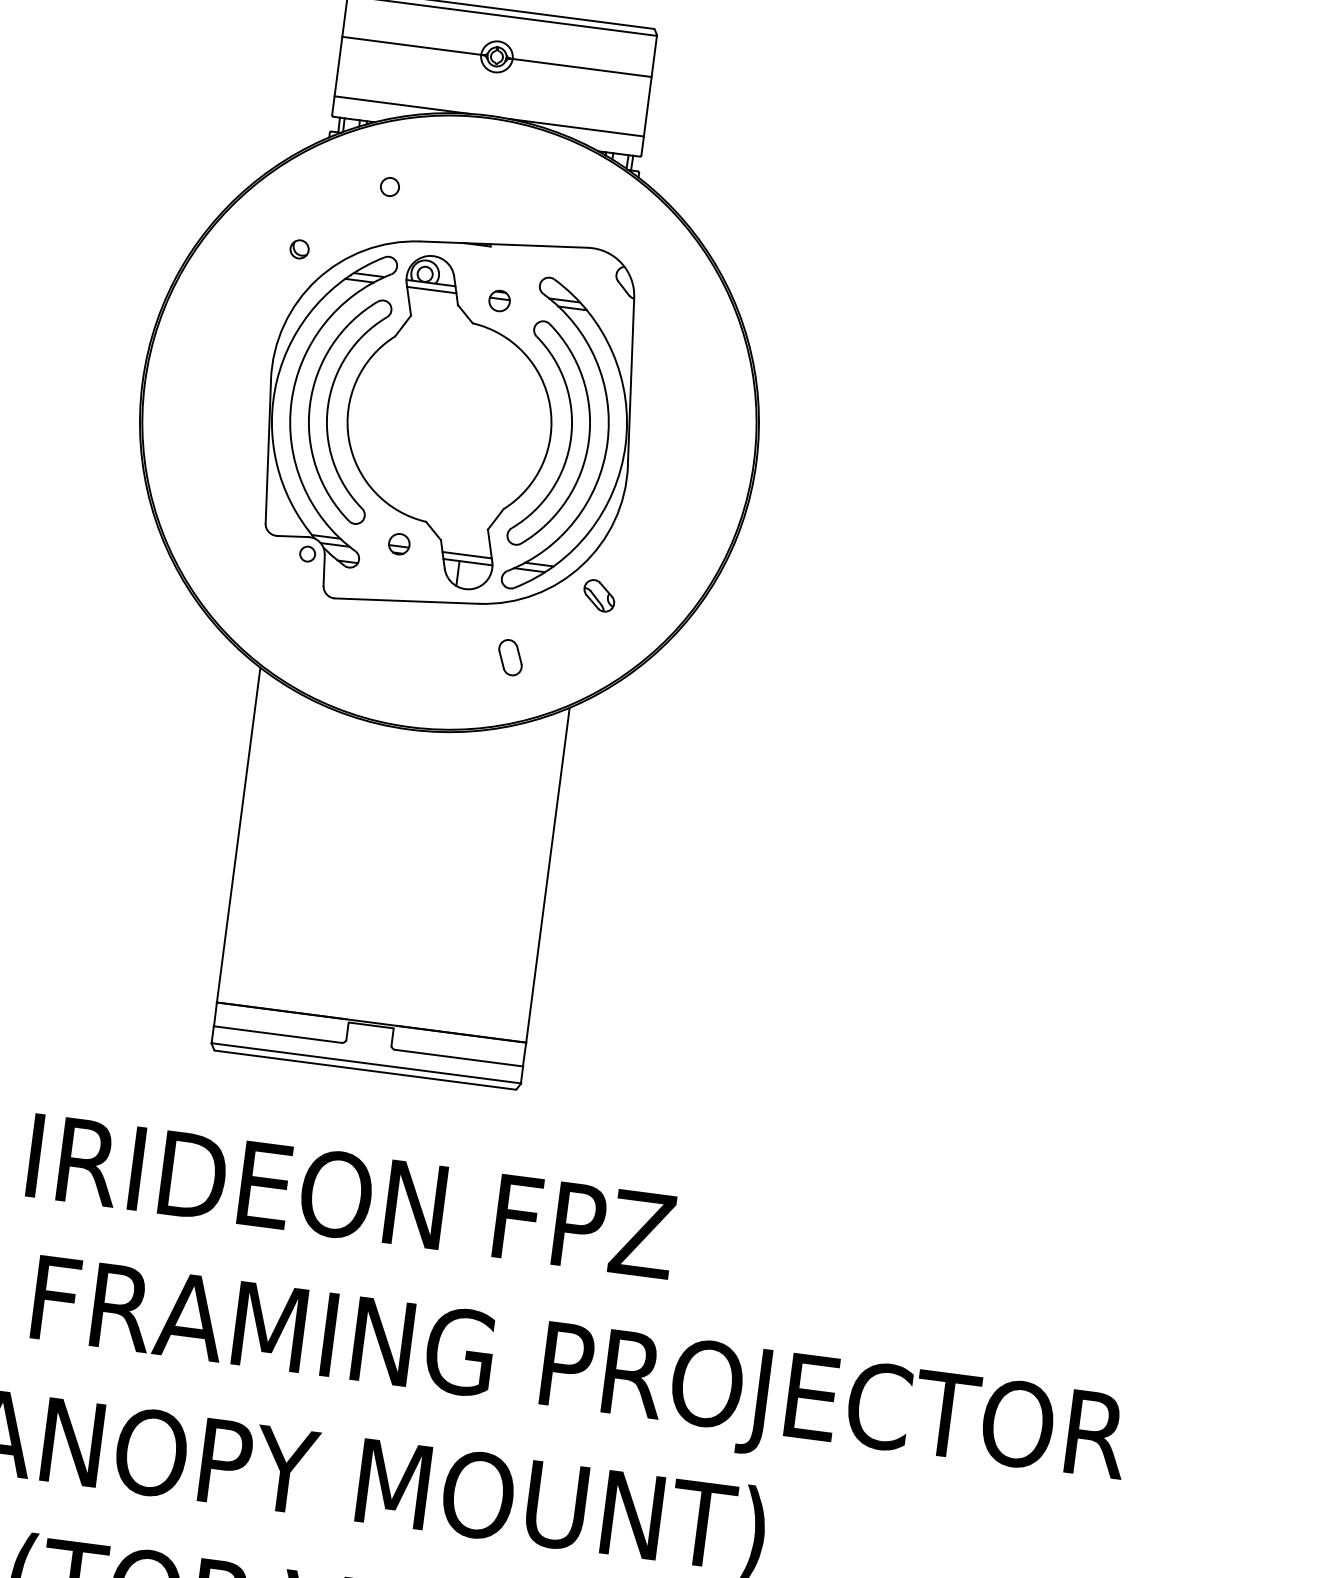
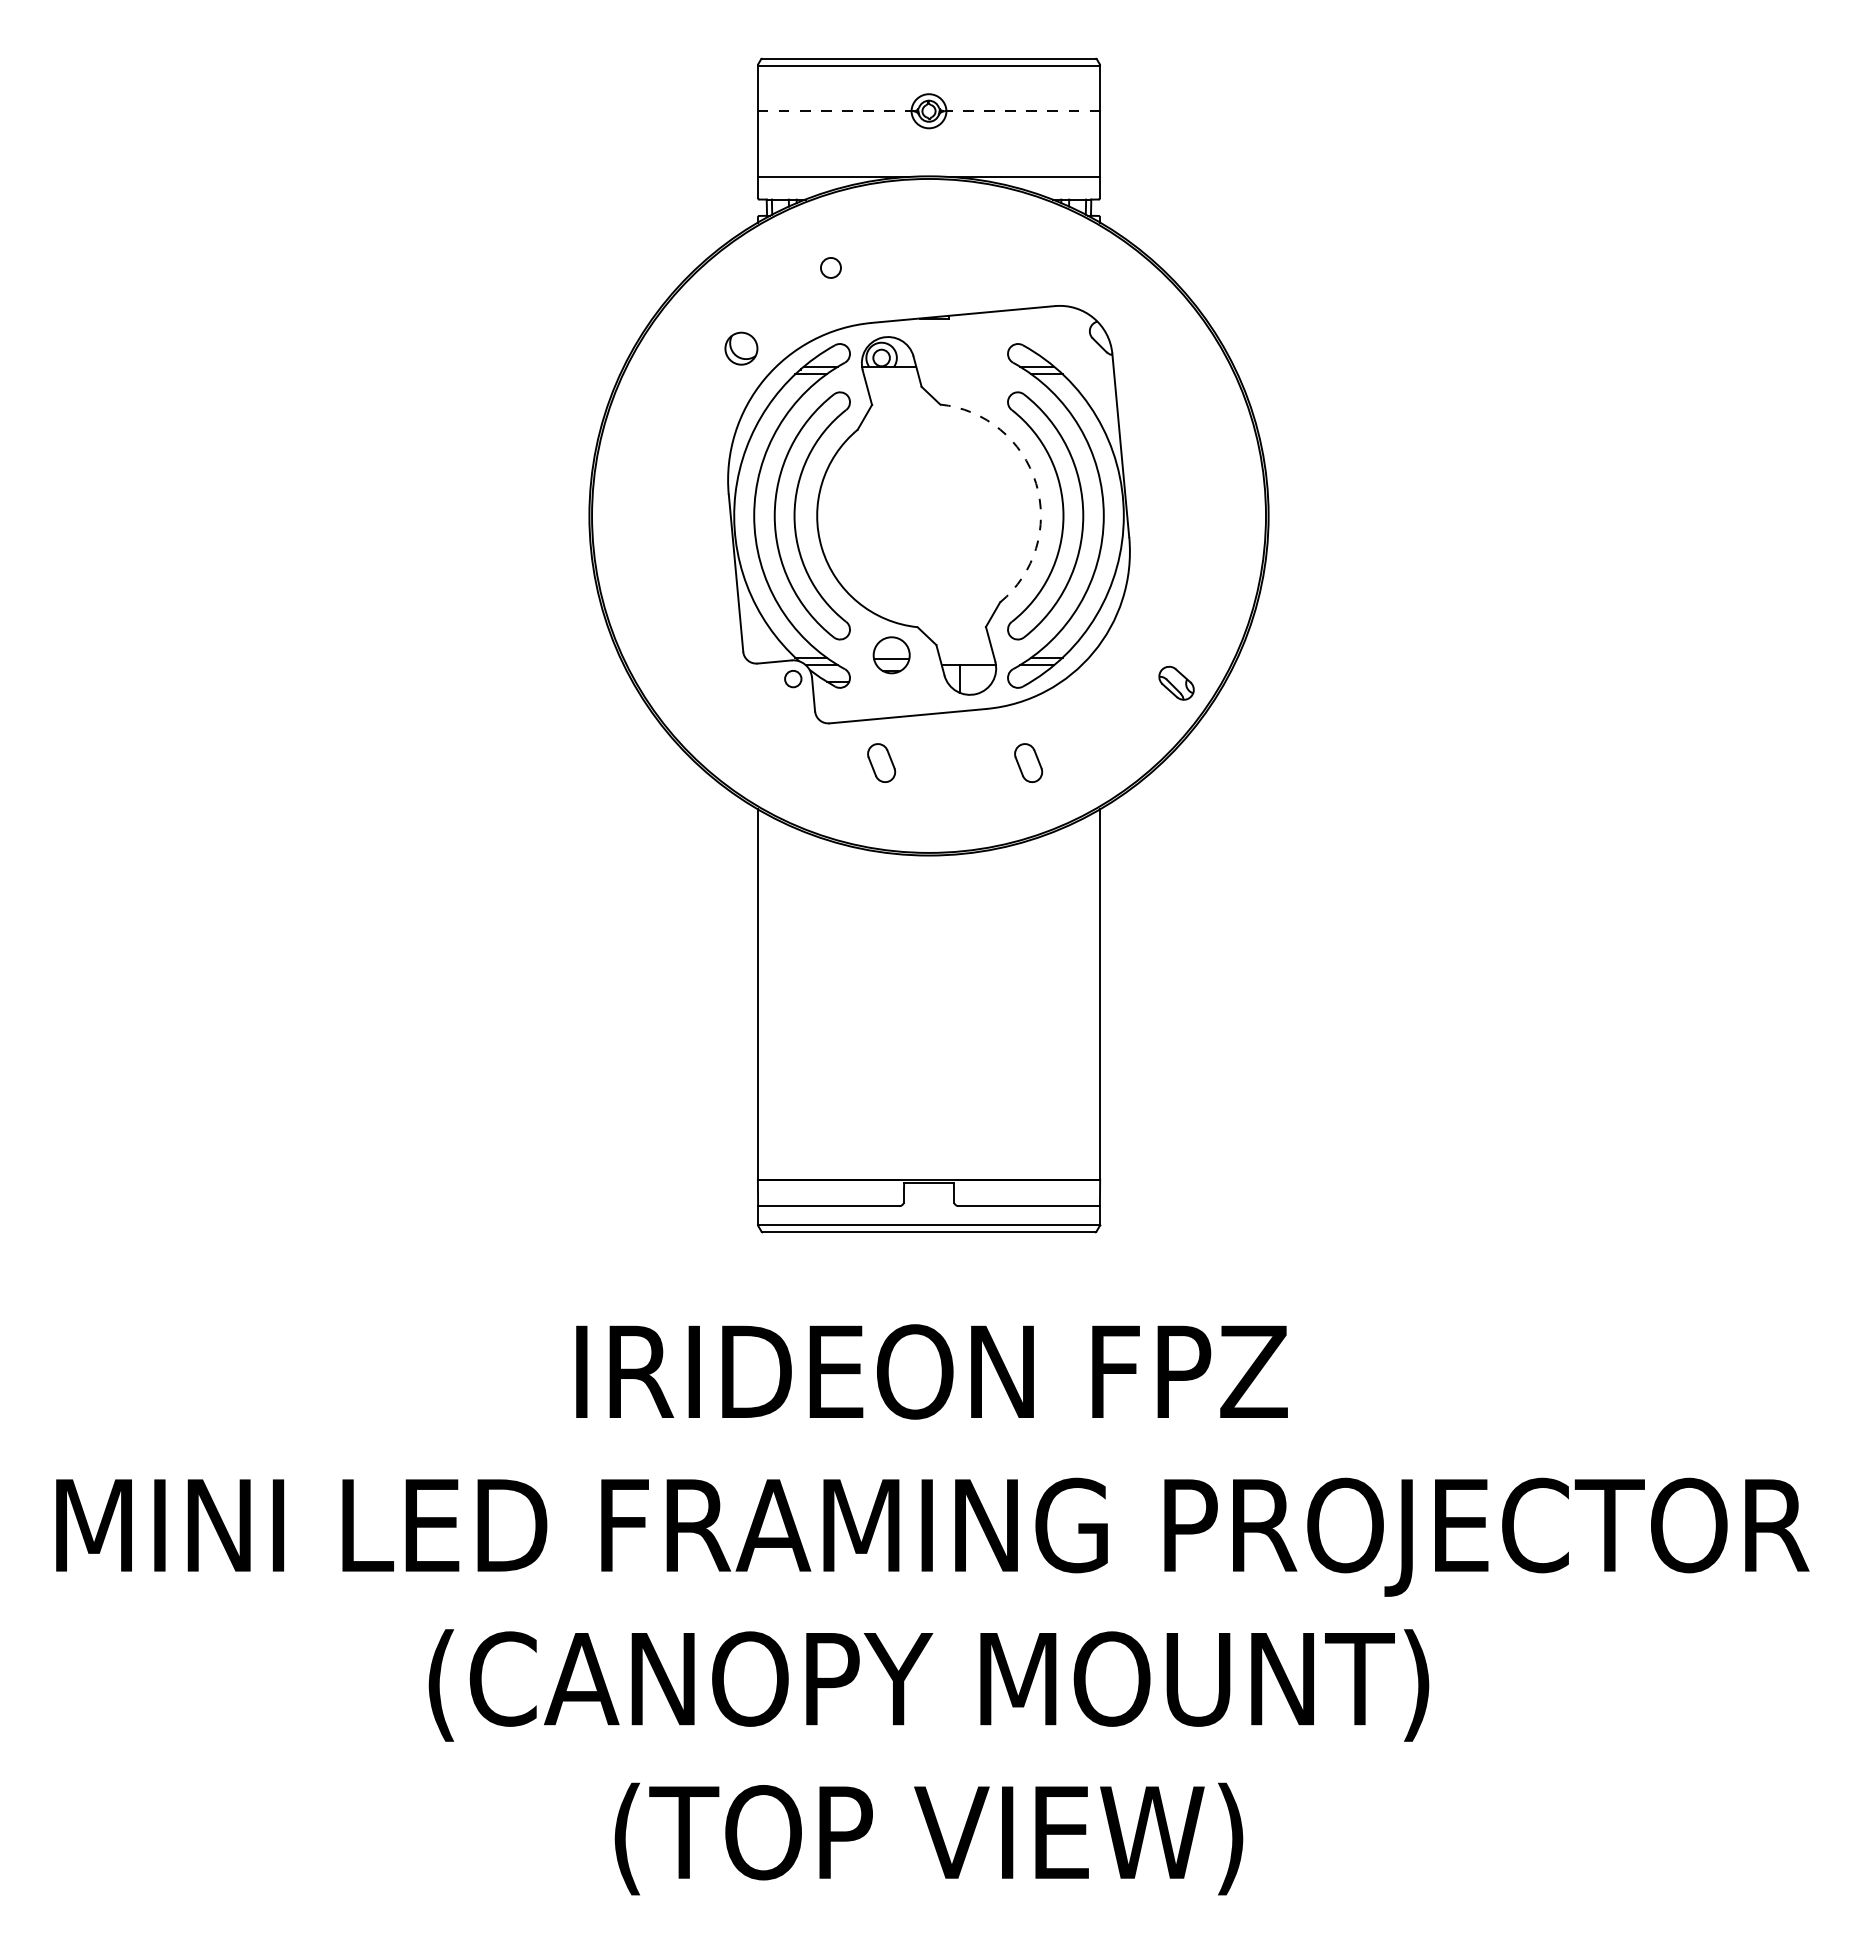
line: (412, 46) -> (835, 111), solid -> dashed
line: (581, 68) -> (1022, 111), solid -> dashed
part: (299, 249) -> (741, 348), size x1.6
line: (431, 290) -> (890, 374), removed
part: (499, 301) -> (966, 376), removed
arc: (550, 405) -> (1036, 483), solid -> dashed
part: (399, 544) -> (891, 655), size x1.6
line: (466, 554) -> (966, 657), removed
part: (599, 595) -> (1176, 682), moved
part: (377, 639) -> (881, 762), added

